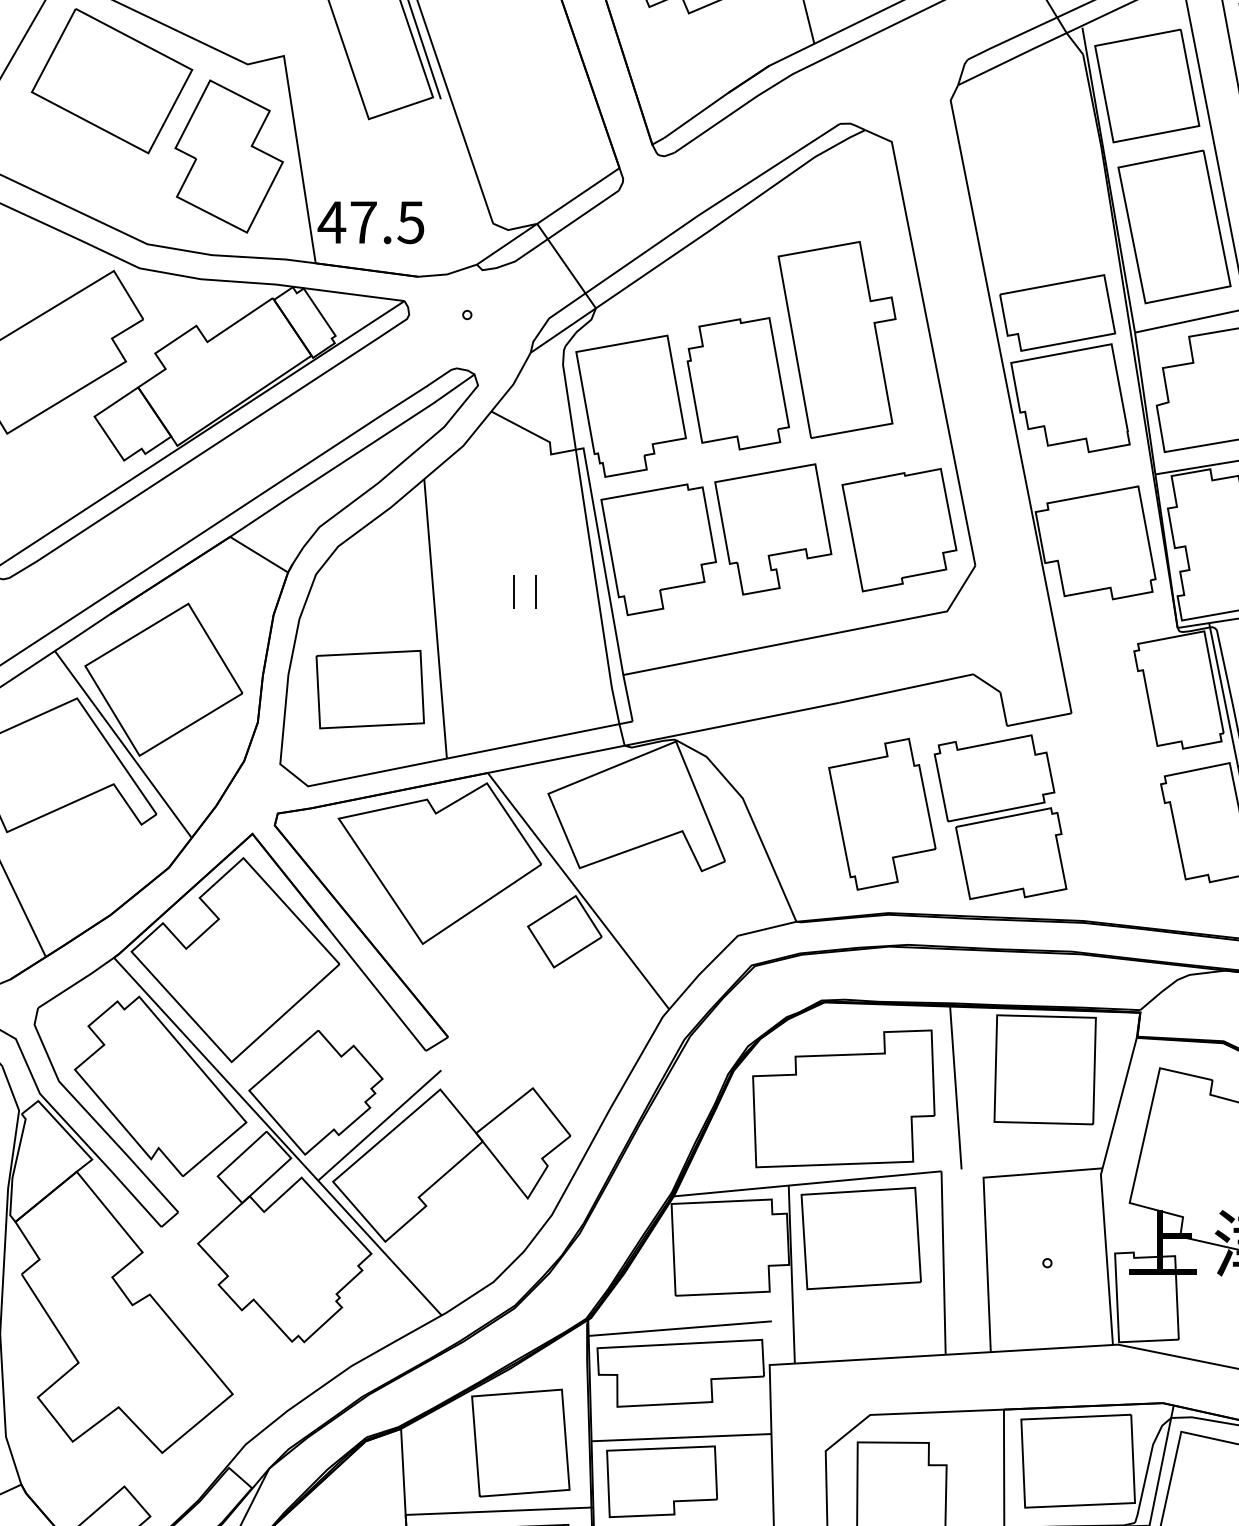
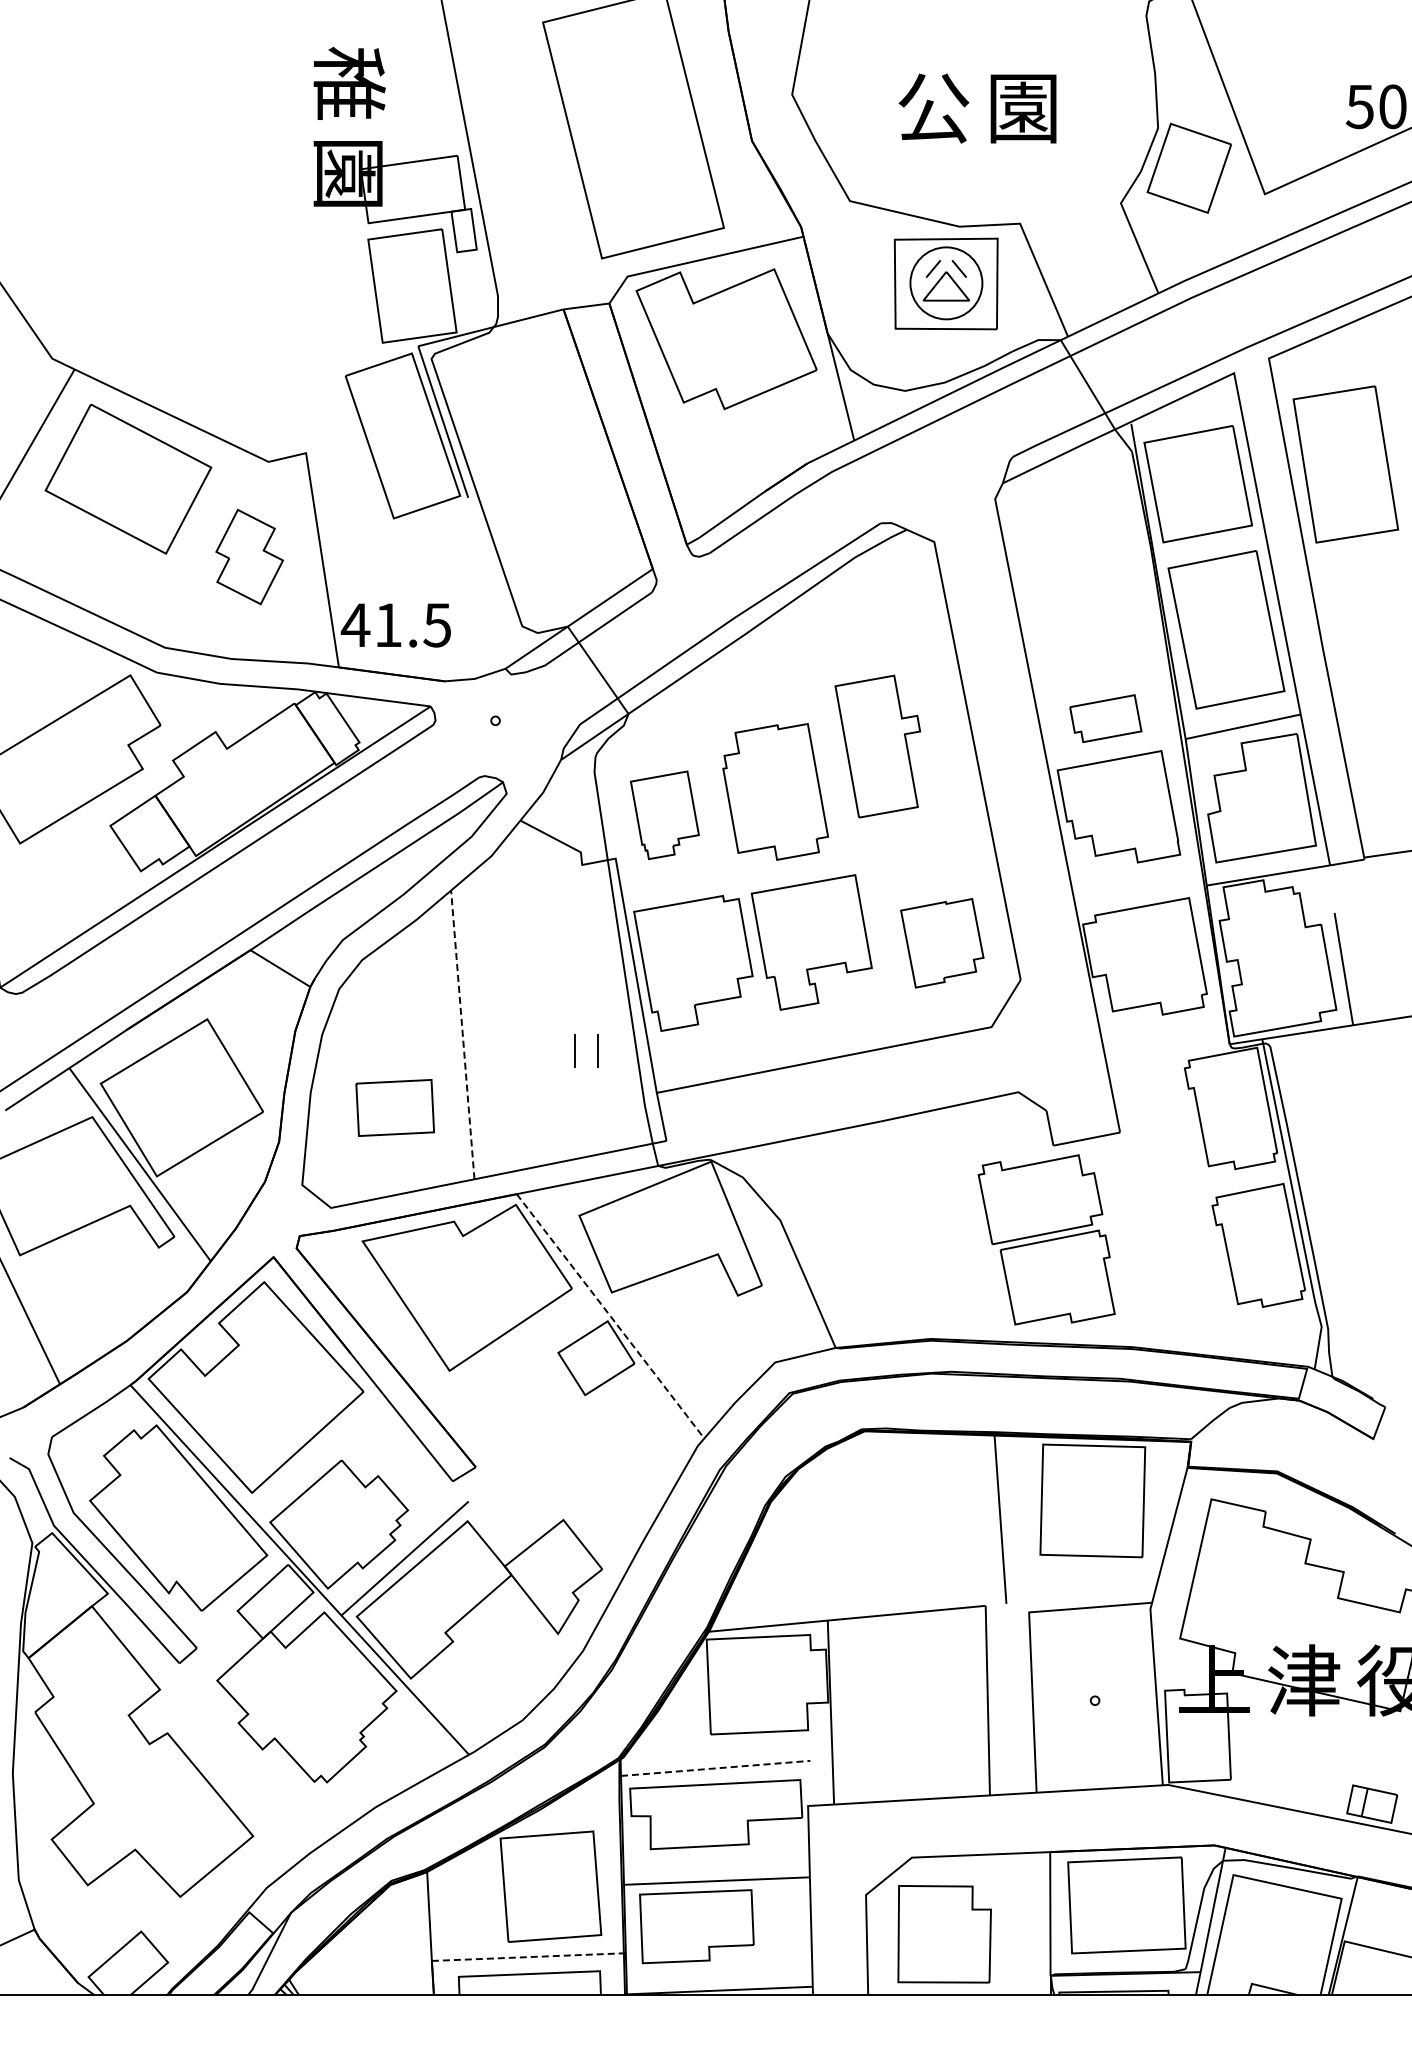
part: (229, 155) -> (249, 556), size x0.6
text: (363, 221) -> (388, 624), 47.5 -> 41.5
part: (1057, 312) -> (1105, 718), size x0.6
part: (836, 339) -> (877, 746), size x0.7
part: (630, 406) -> (664, 815), size x0.6
part: (899, 530) -> (942, 943), size x0.7
part: (514, 591) -> (575, 1050), moved
line: (435, 618) -> (462, 1034), solid -> dashed
part: (369, 689) -> (394, 1107), size x0.7
part: (882, 813) -> (924, 1236), removed
line: (578, 891) -> (610, 1316), solid -> dashed
part: (843, 1098) -> (884, 1530), removed
part: (861, 1238) -> (902, 1675), removed
line: (680, 1328) -> (715, 1768), solid -> dashed
line: (500, 1511) -> (529, 1957), solid -> dashed

